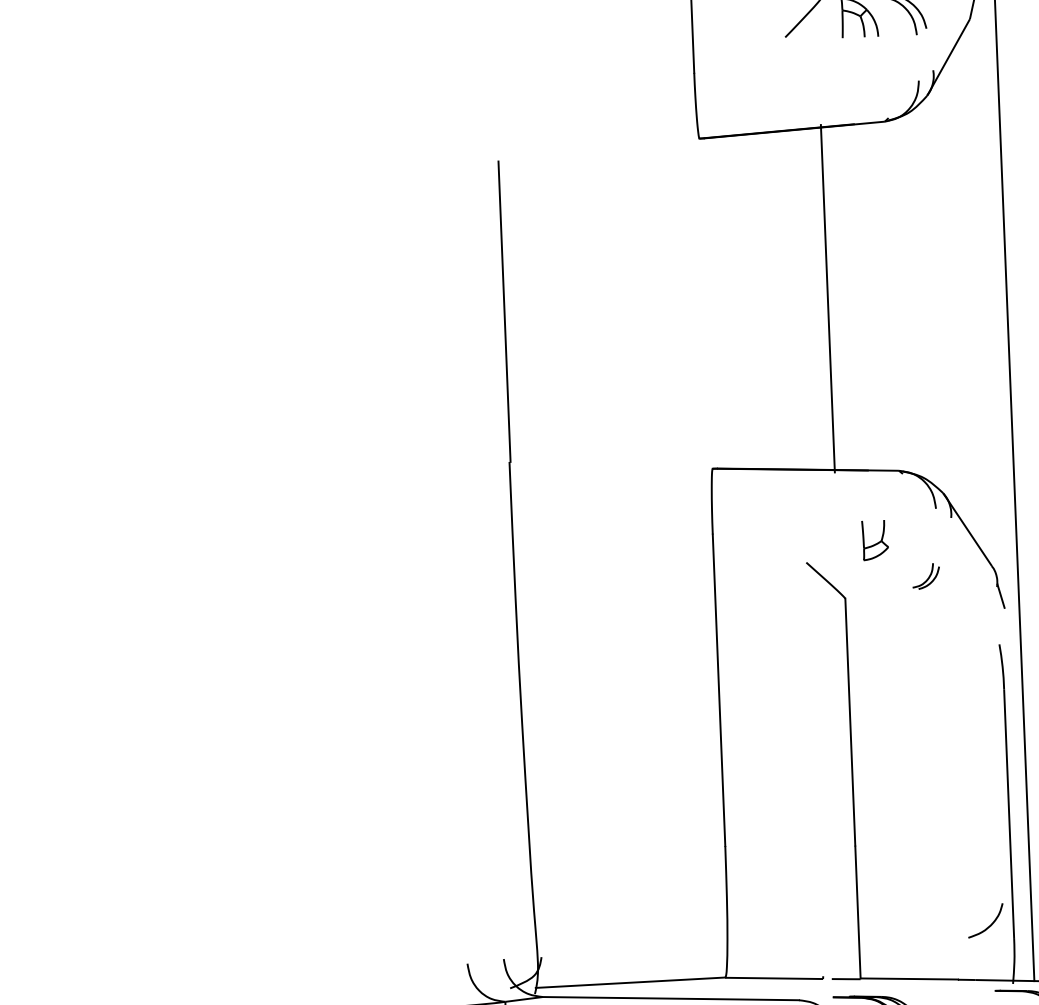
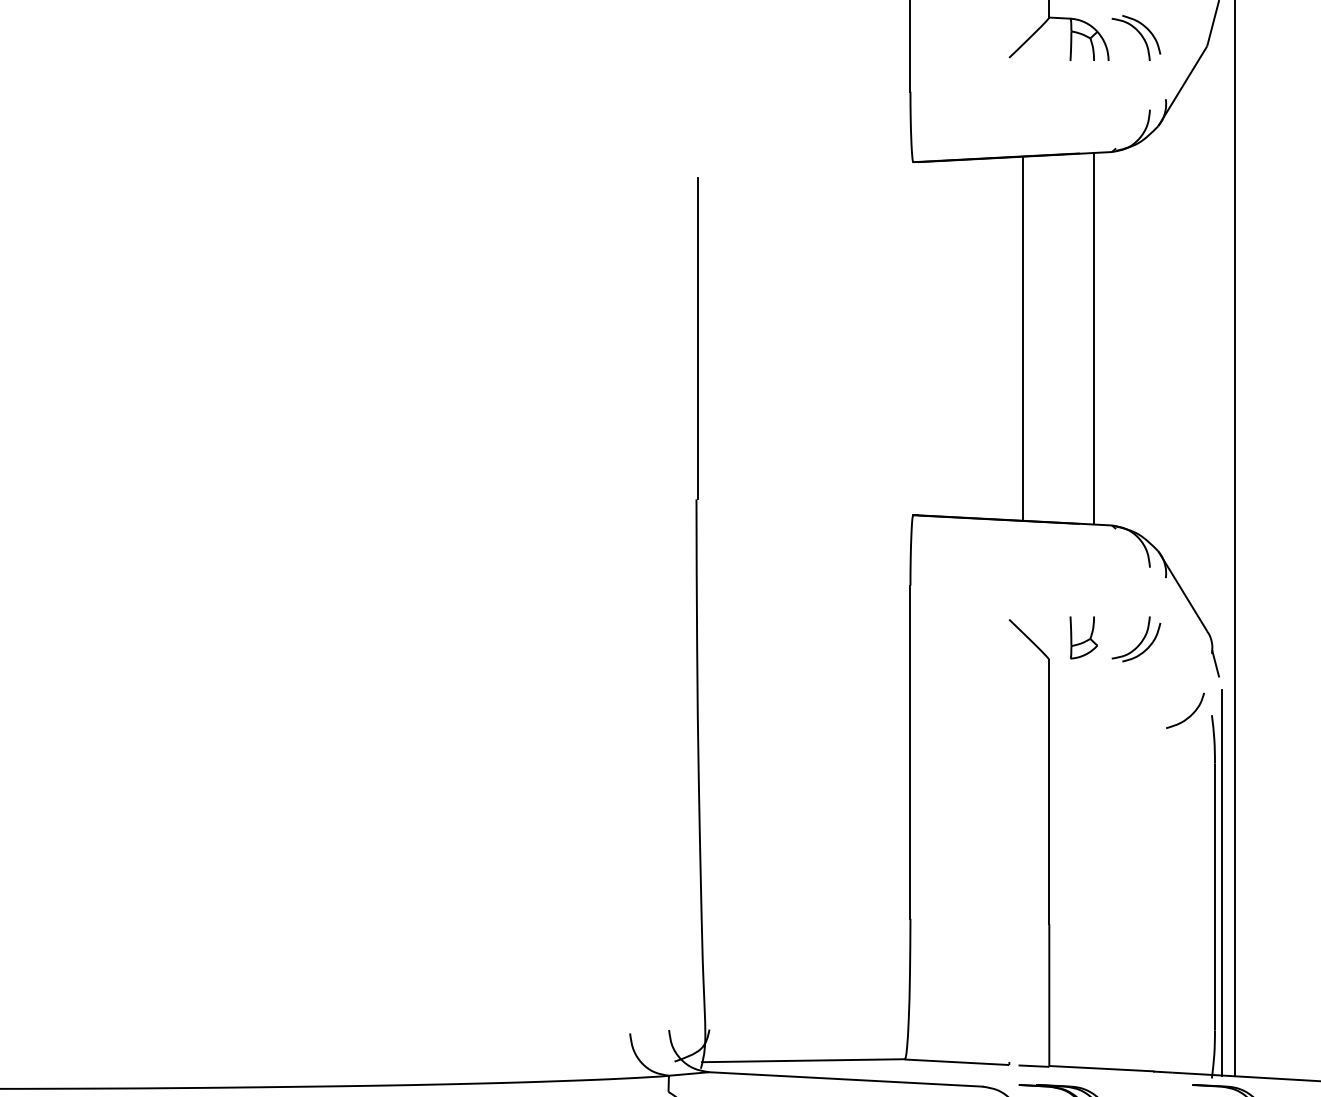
line: (827, 298) -> (1093, 338), moved
line: (808, 299) -> (1022, 338), added
part: (875, 540) -> (1083, 637), moved
part: (926, 576) -> (1136, 639), size x1.67
line: (1015, 800) -> (1222, 882), added
curve: (990, 924) -> (1190, 714), moved

